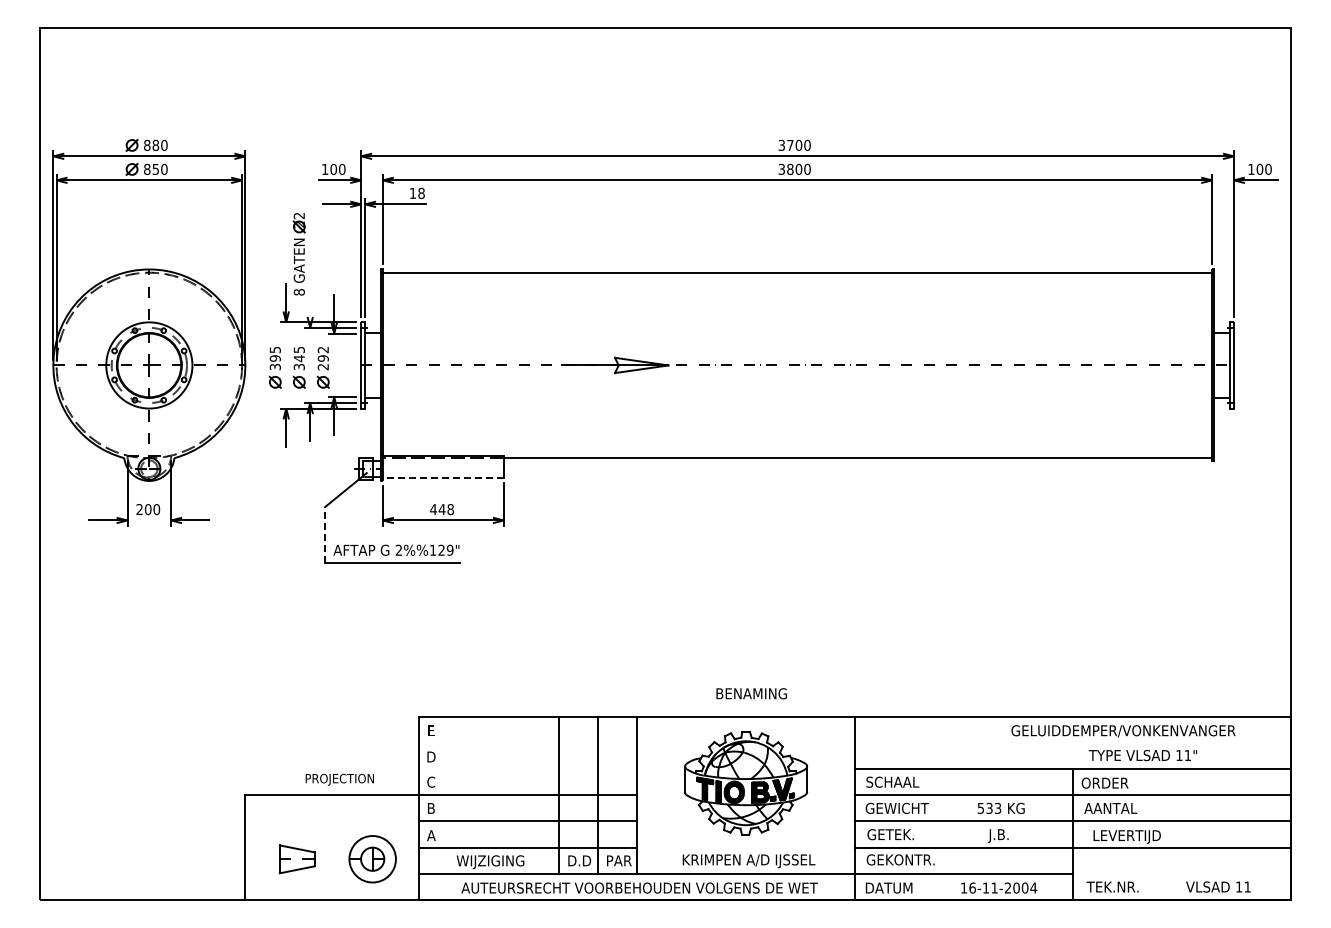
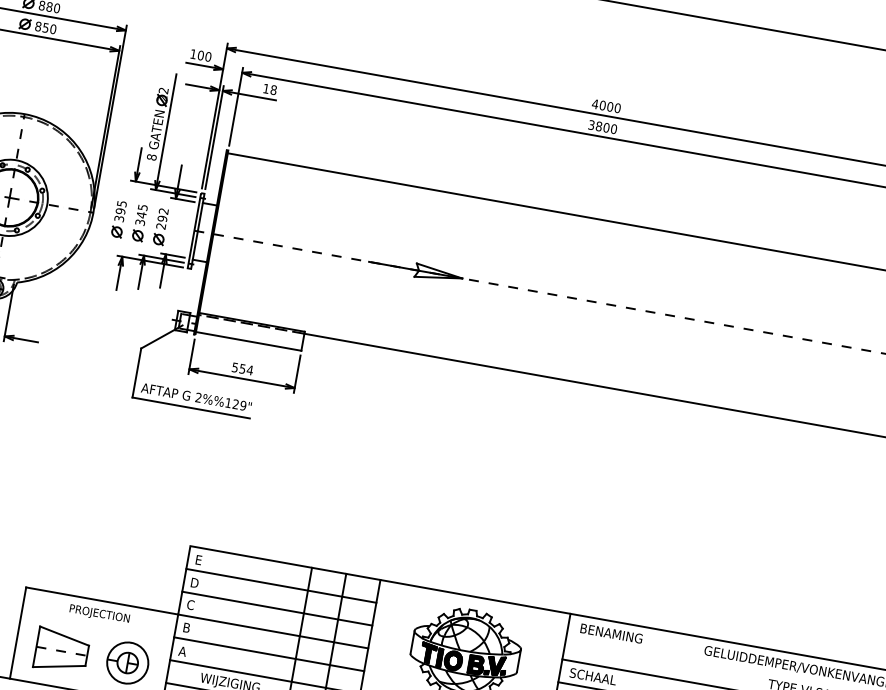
text: (785, 144) -> (598, 104), 3700 -> 4000
line: (310, 261) -> (166, 132), added
line: (442, 477) -> (247, 341), dashed -> solid
text: (442, 509) -> (242, 368), 448 -> 554
line: (325, 534) -> (137, 372), dashed -> solid
text: (751, 693) -> (611, 633), moved
line: (528, 743) -> (281, 586), added
line: (528, 769) -> (277, 609), added
text: (339, 779) -> (99, 614), moved
part: (297, 859) -> (62, 651), size x1.67

